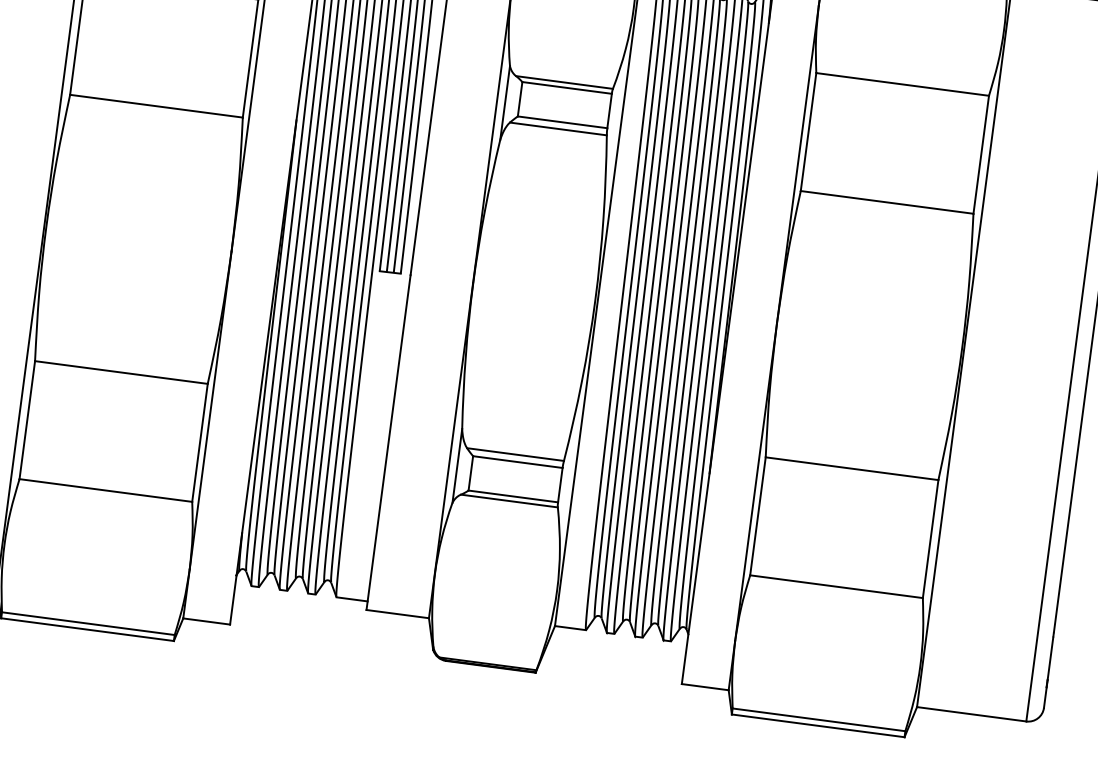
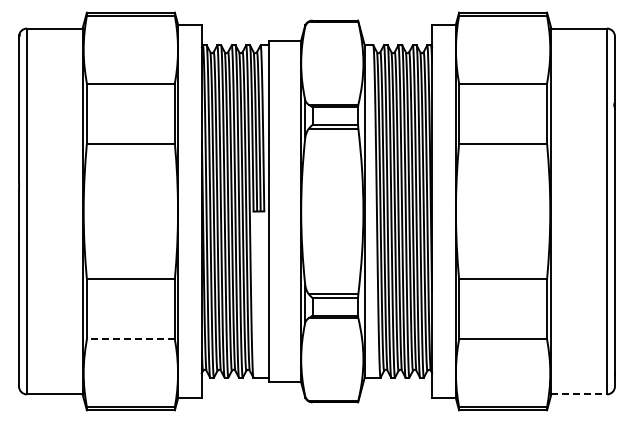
line: (105, 490) -> (130, 339), solid -> dashed
line: (972, 714) -> (579, 394), solid -> dashed

